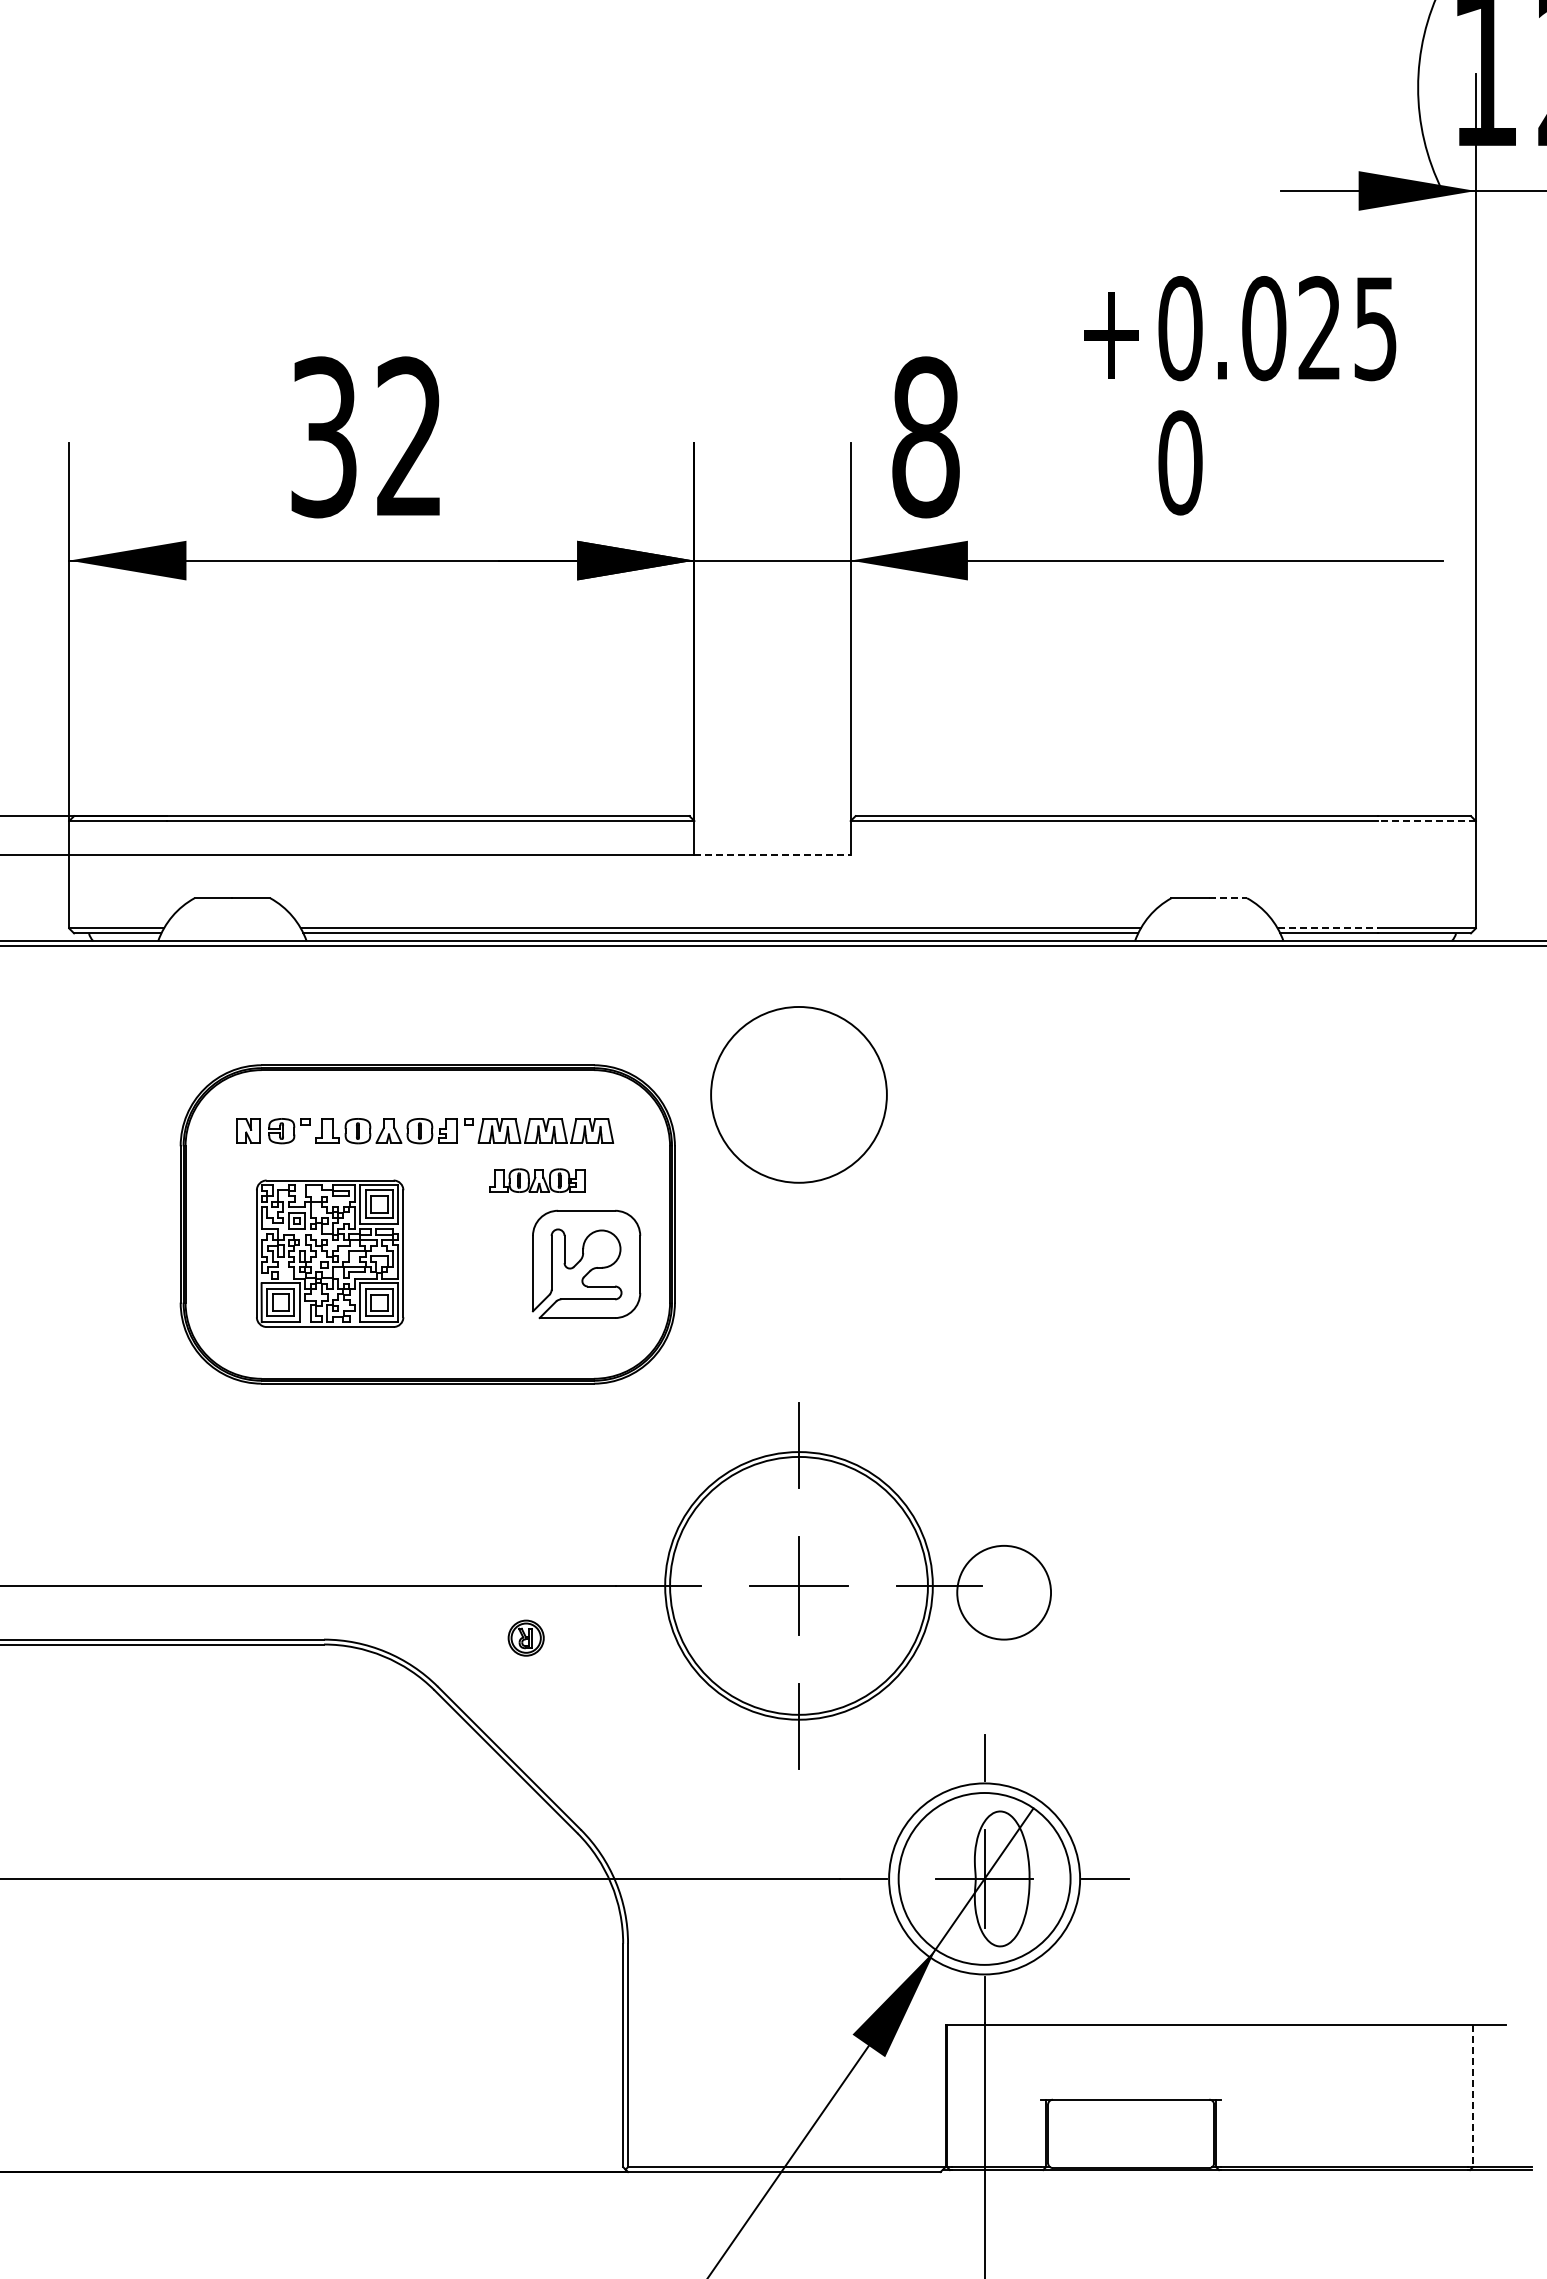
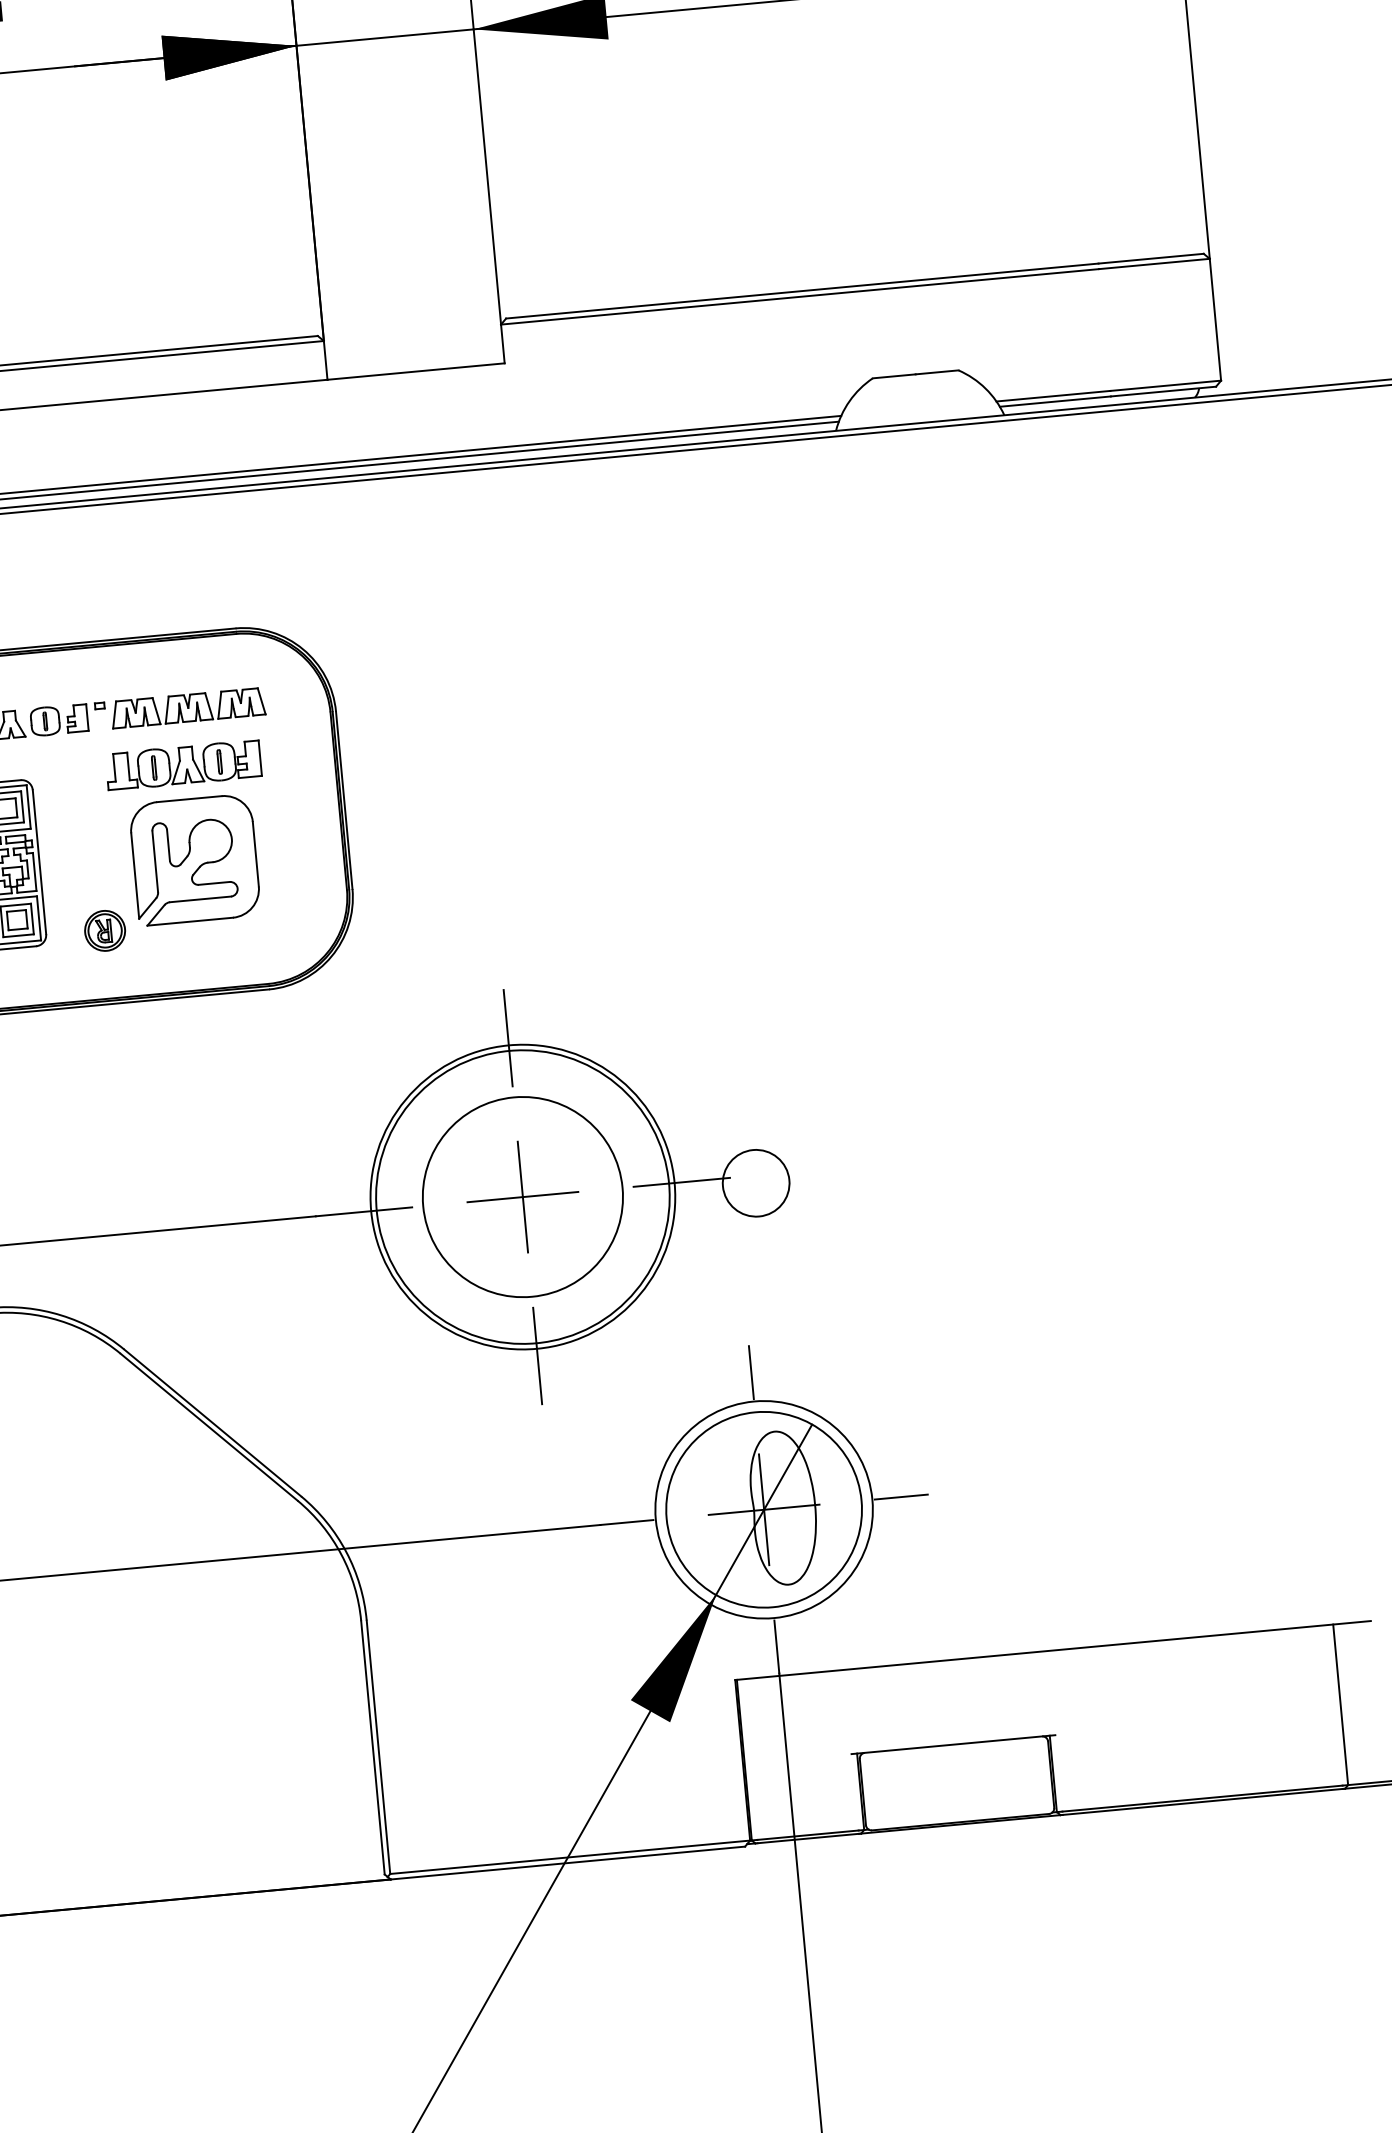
line: (1427, 821) -> (1154, 264), dashed -> solid
line: (773, 855) -> (417, 371), dashed -> solid
line: (1228, 898) -> (937, 372), dashed -> solid
line: (1328, 928) -> (1054, 396), dashed -> solid
circle: (798, 1094) -> (522, 1196), moved
part: (537, 1180) -> (183, 765), size x1.43
part: (582, 1259) -> (189, 854), moved
circle: (1003, 1592) -> (755, 1183), size x0.62
part: (525, 1637) -> (104, 930), moved
line: (1473, 2096) -> (1341, 1705), dashed -> solid

